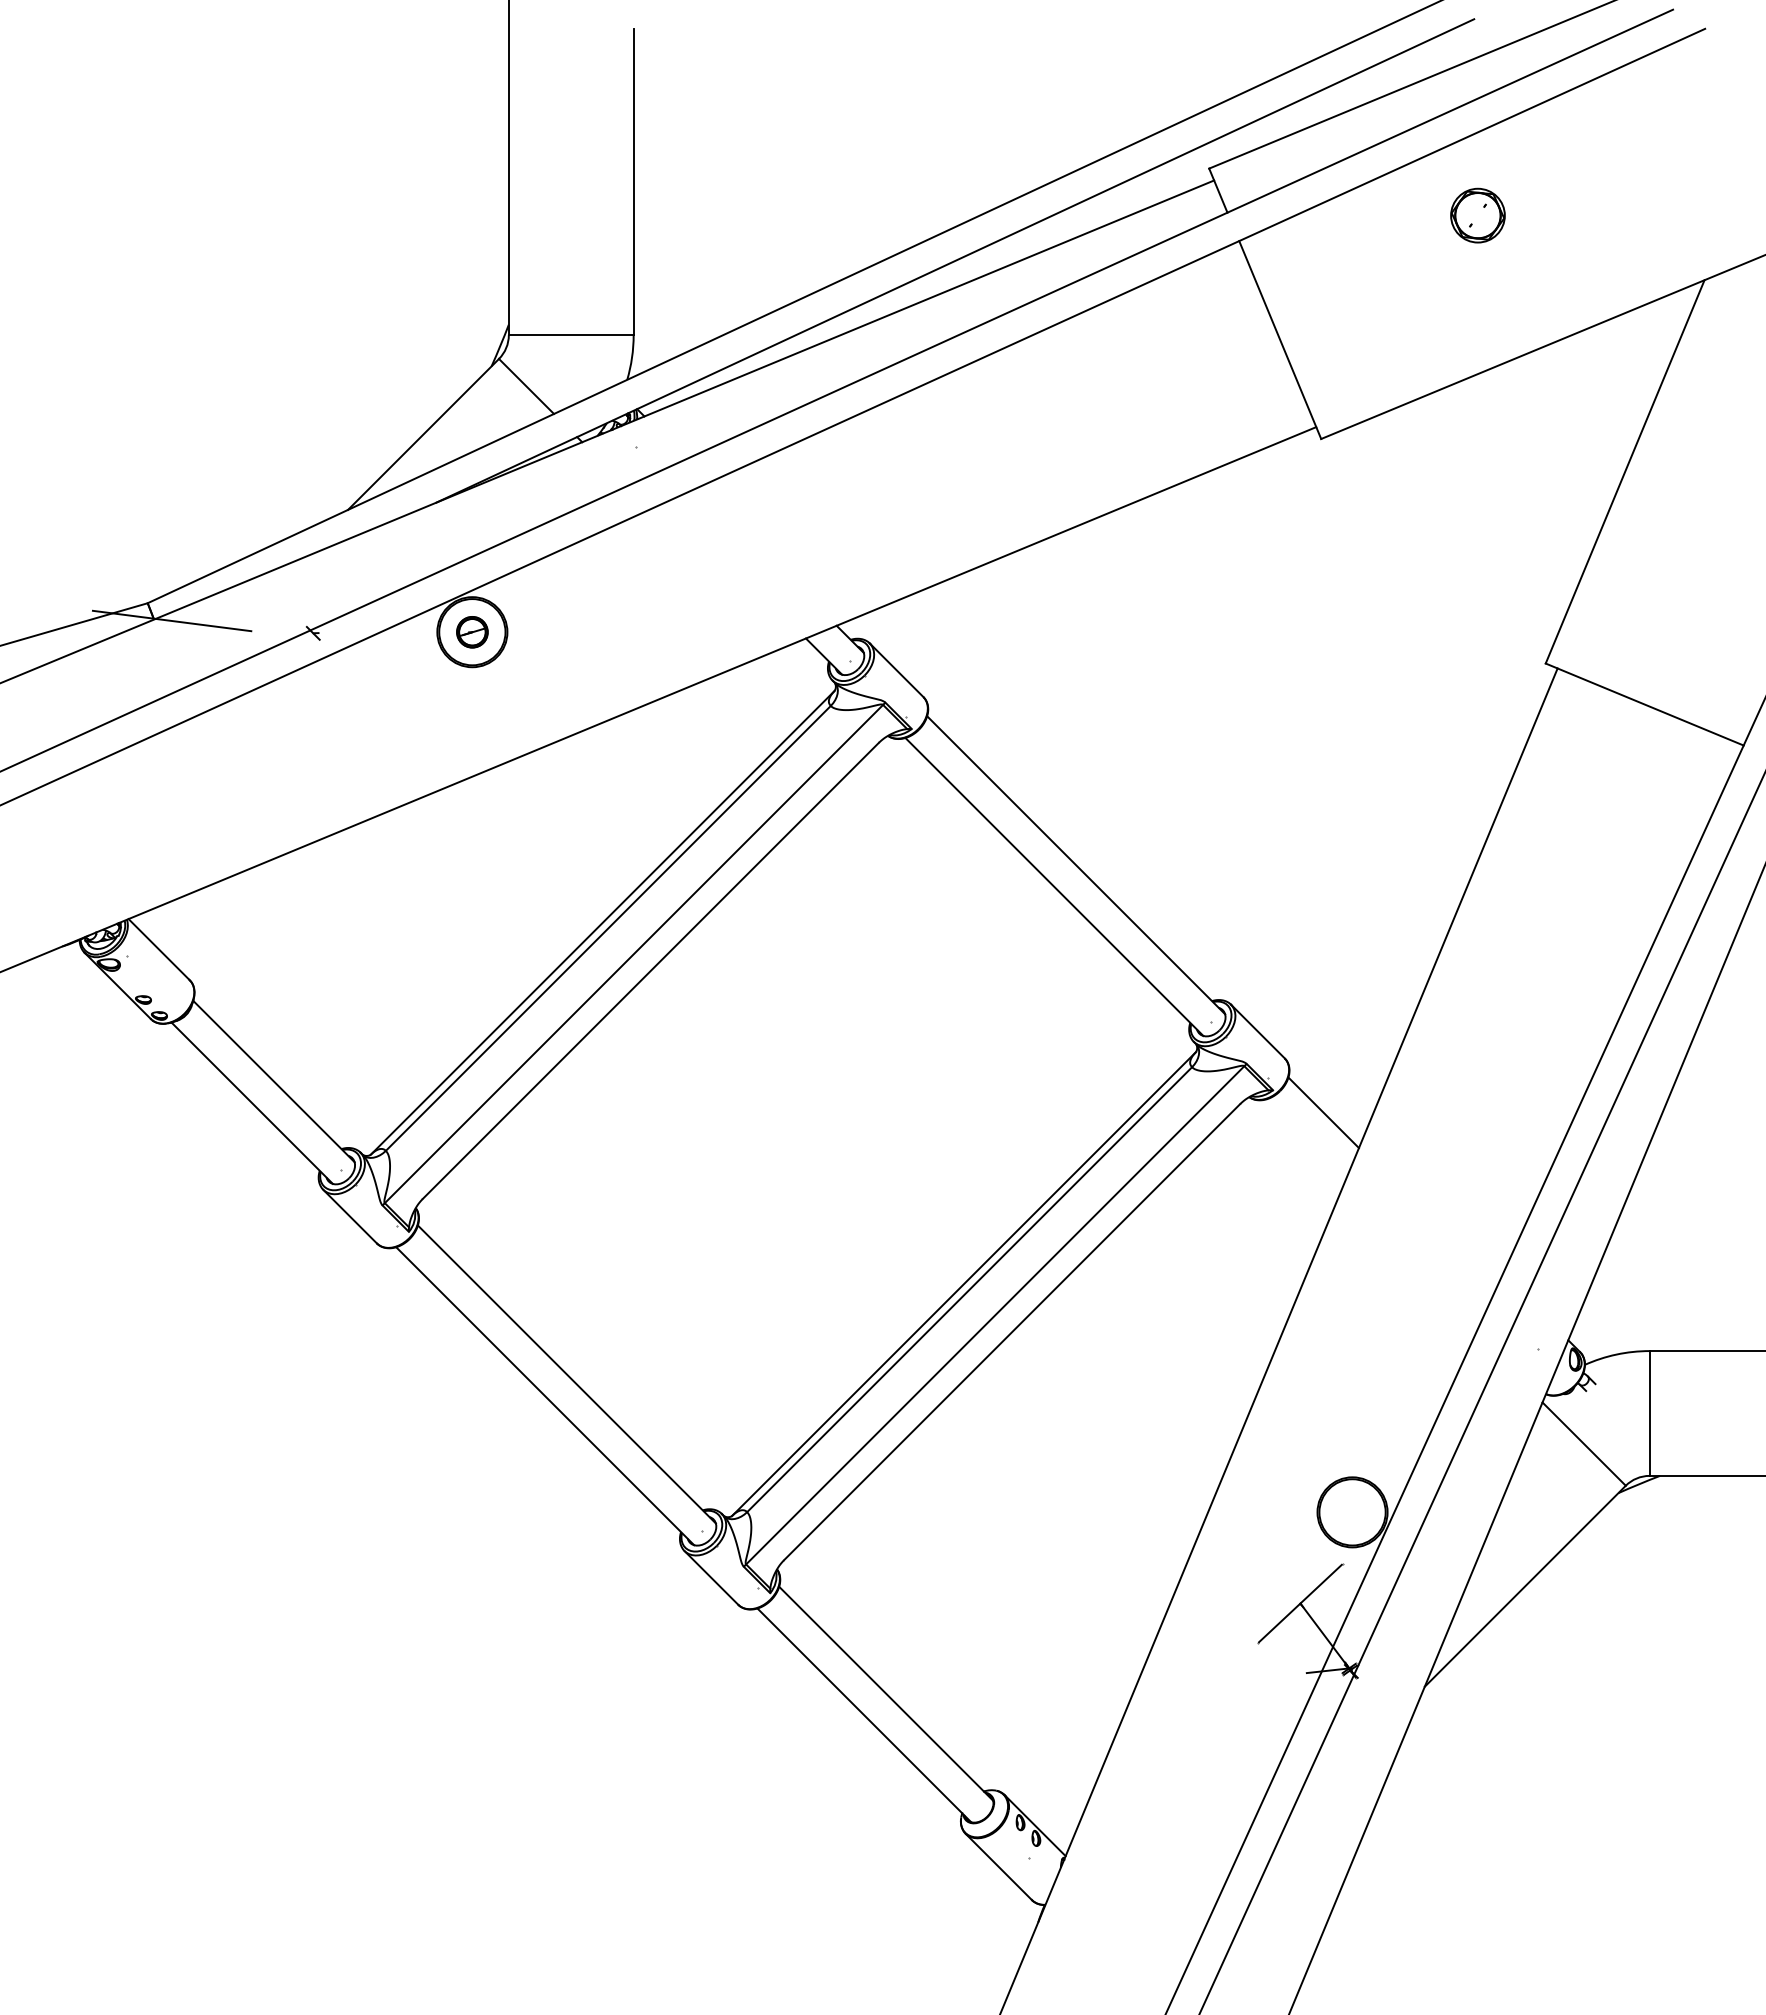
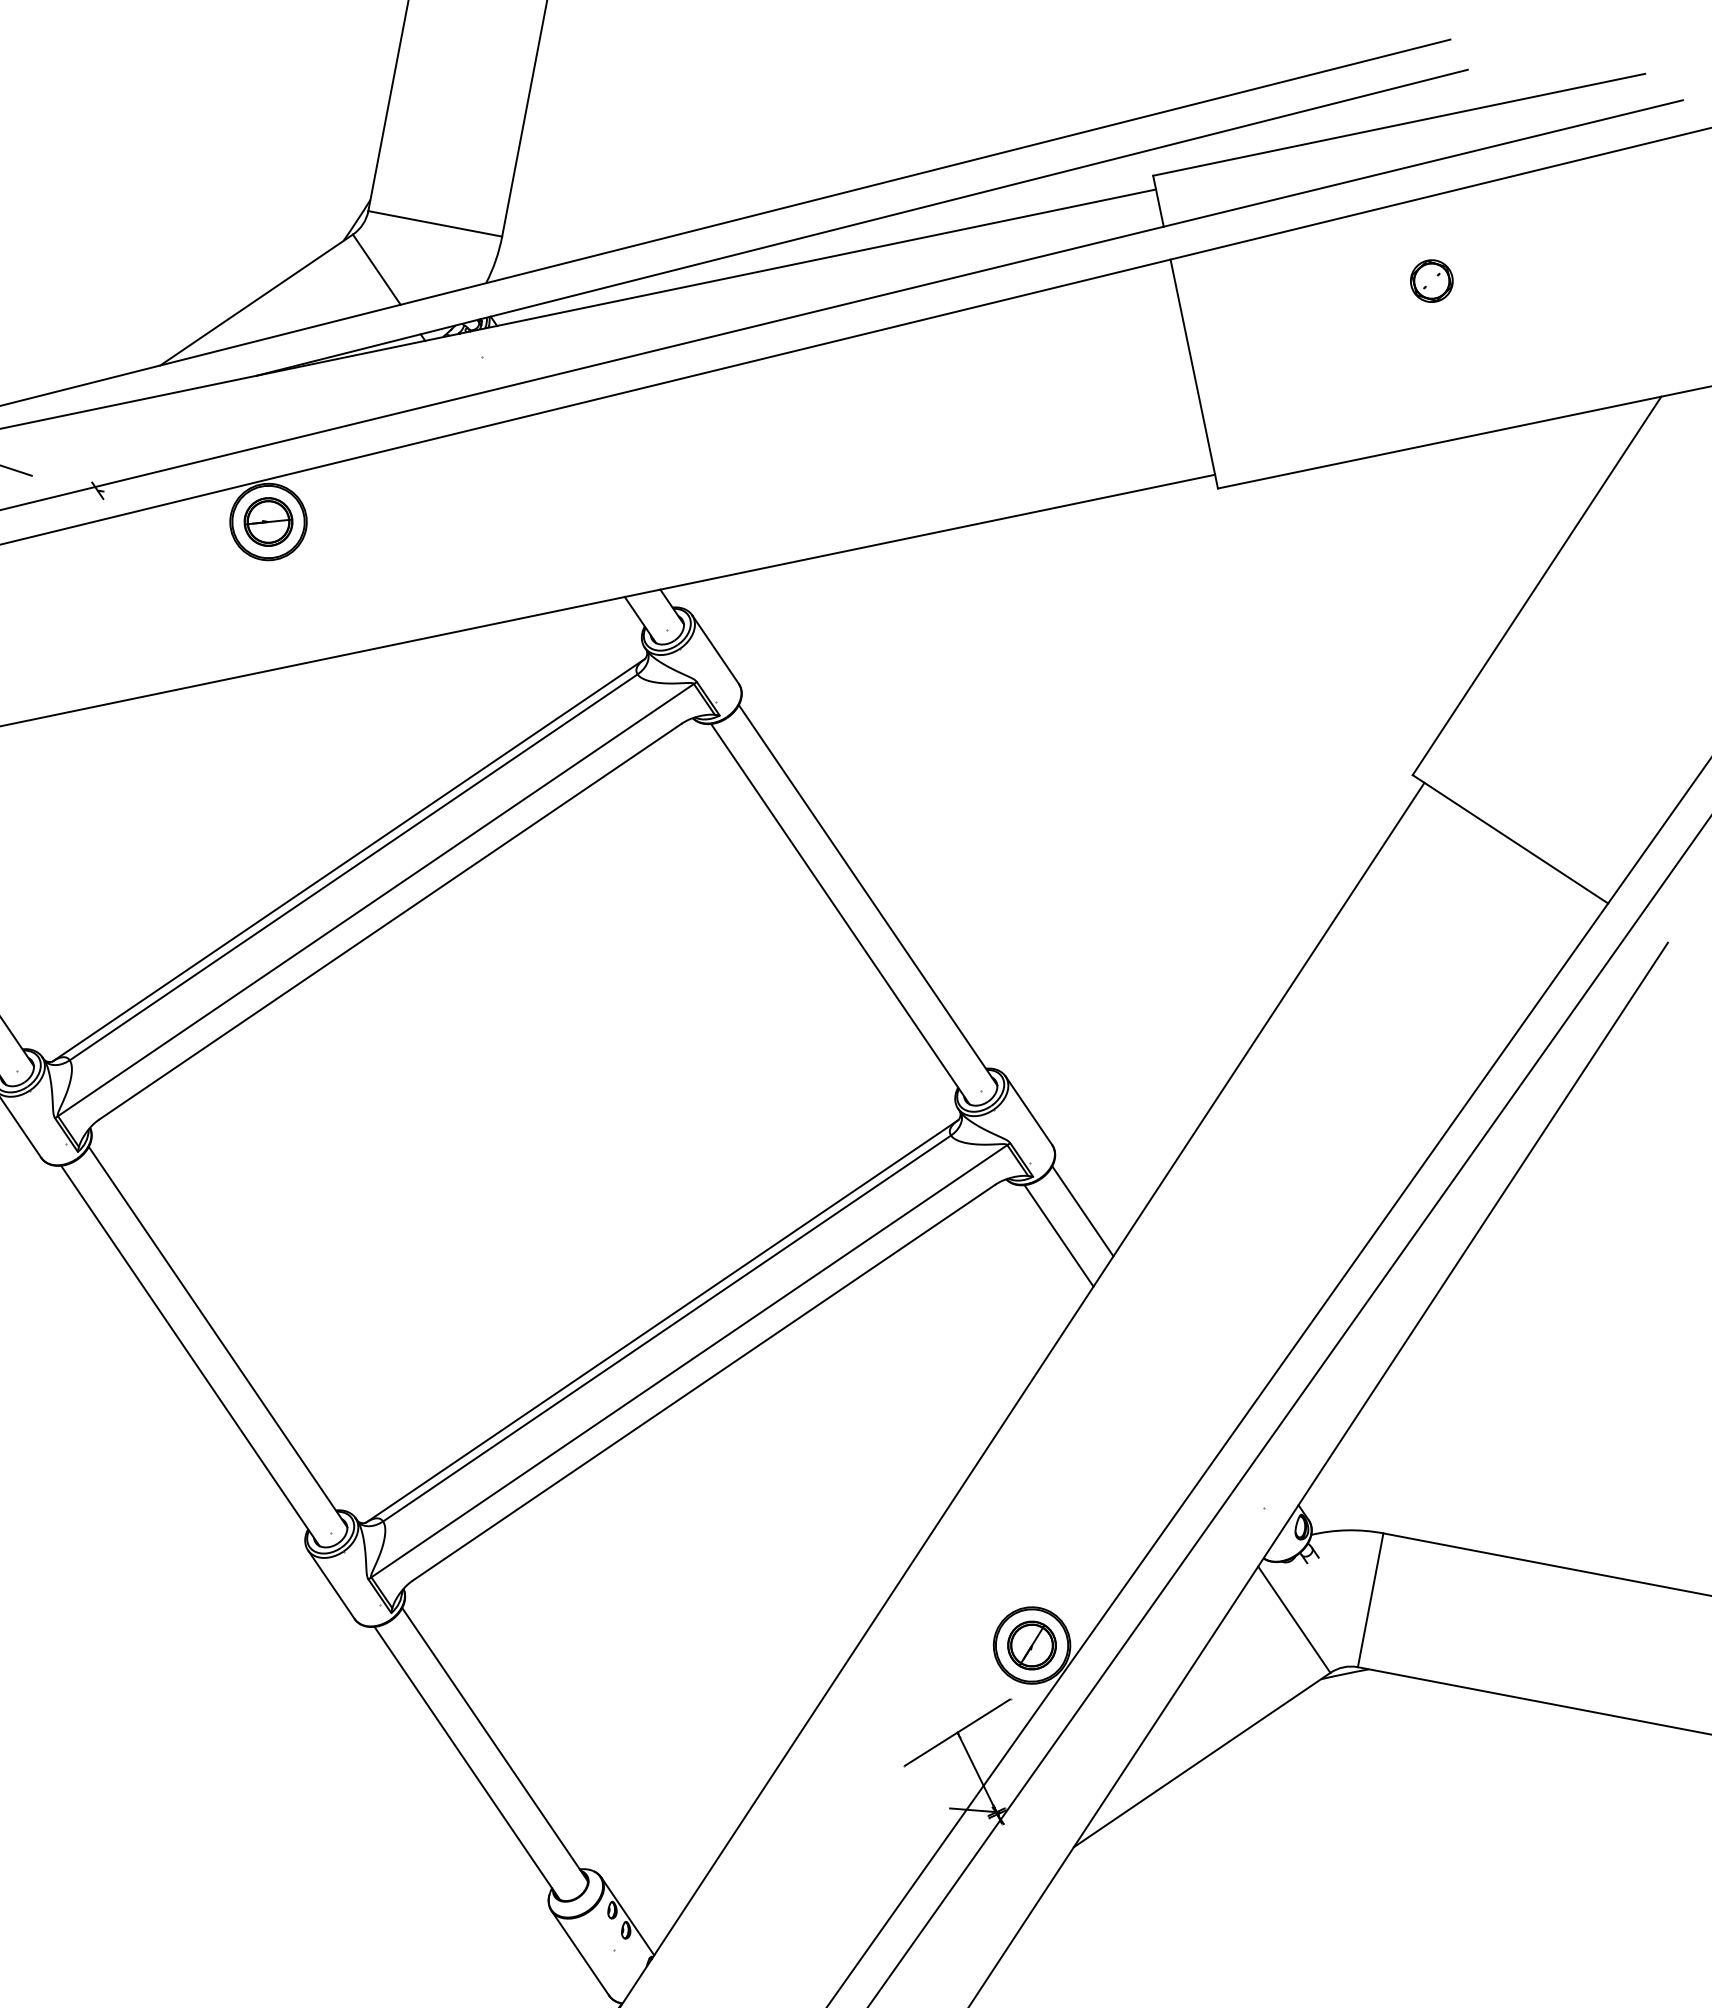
part: (1478, 215) -> (1432, 281), size x0.71
part: (472, 632) -> (268, 522), size x1.43
line: (1306, 1138) -> (1059, 1235), added
part: (1352, 1512) -> (1031, 1645), added

